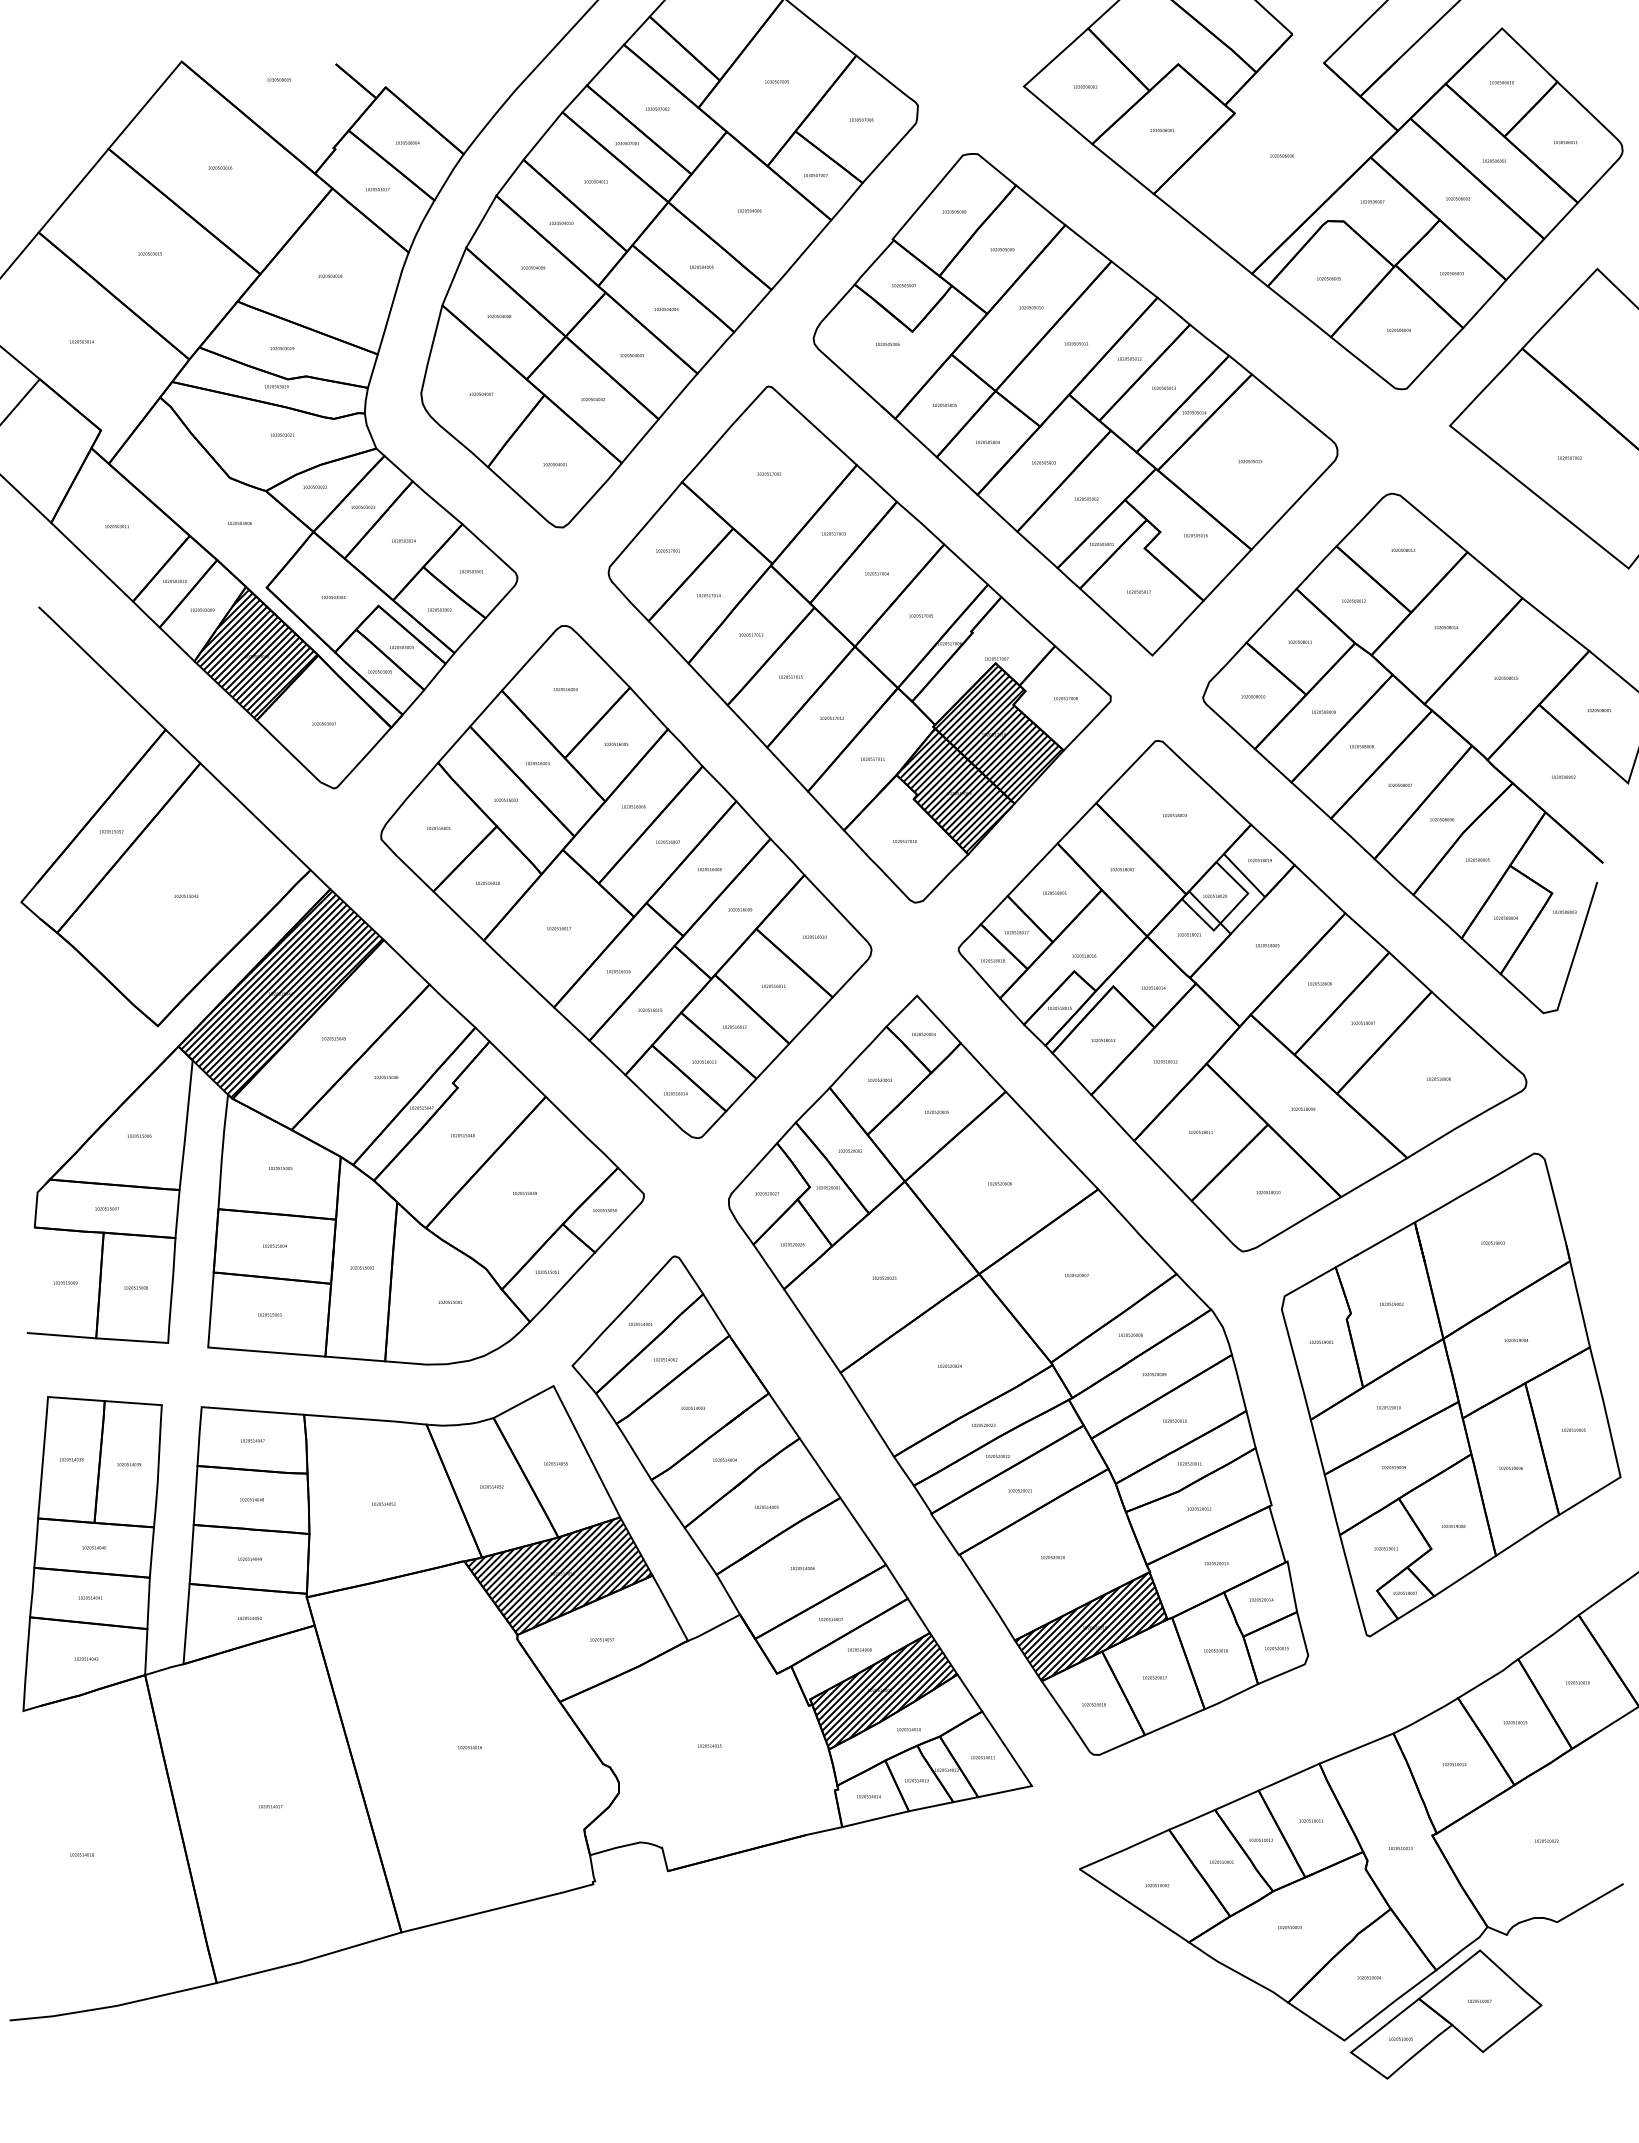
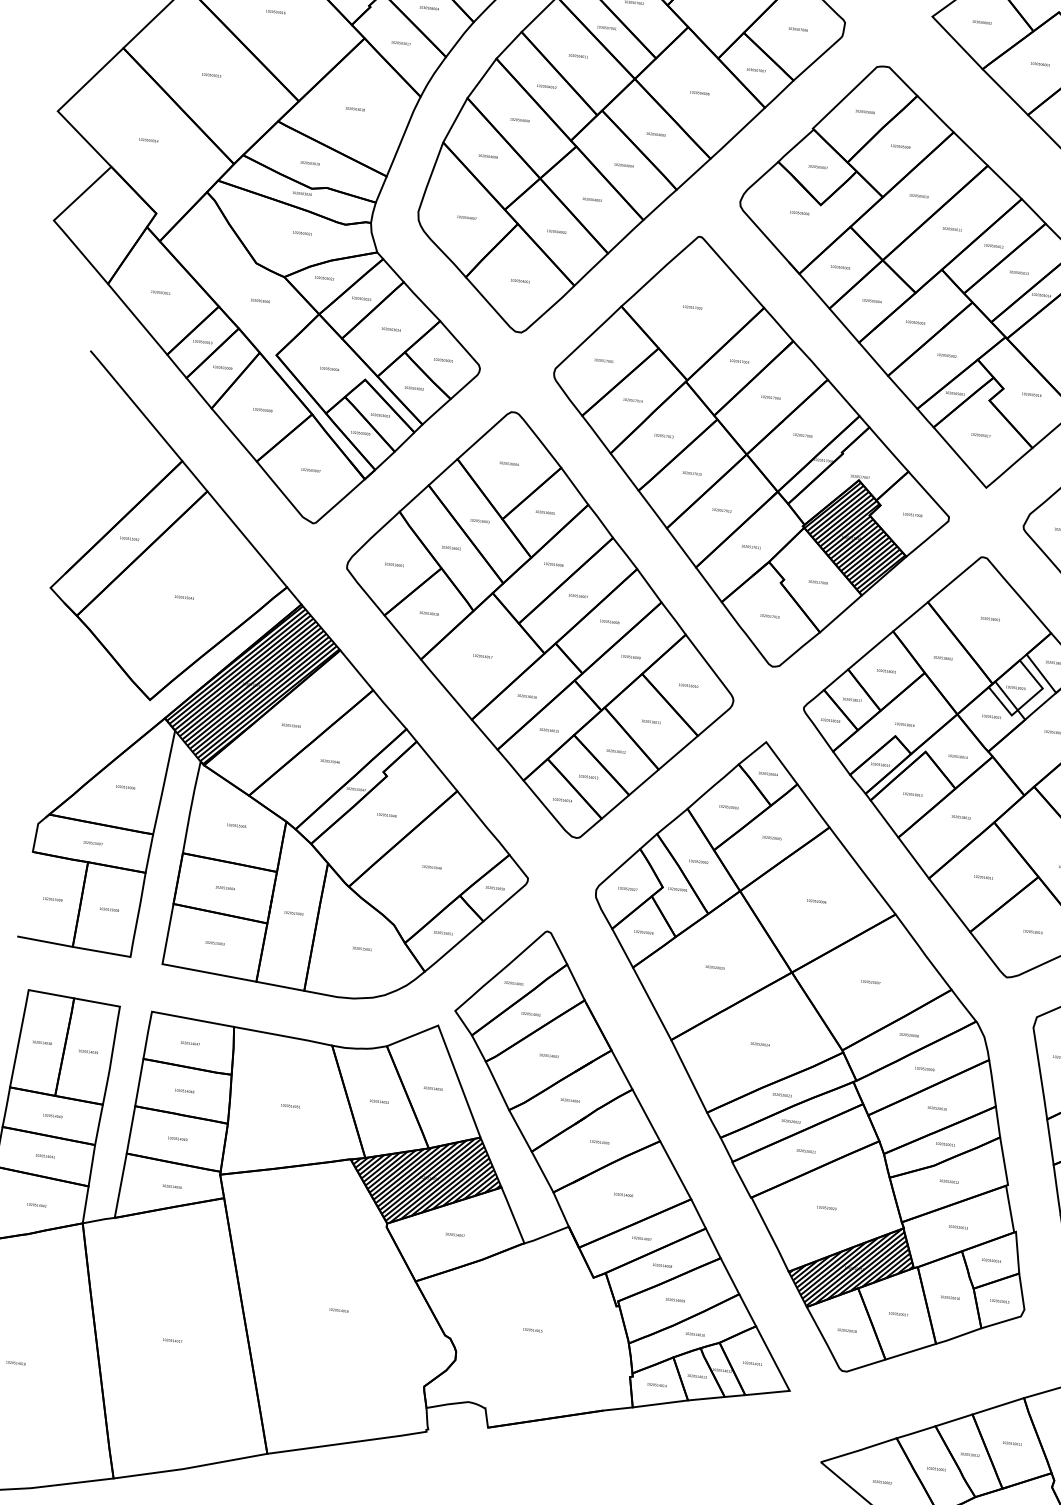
hatch: (256, 653) -> (262, 407), removed
hatch: (954, 790) -> (814, 579), removed
hatch: (883, 1690) -> (678, 1300), removed

